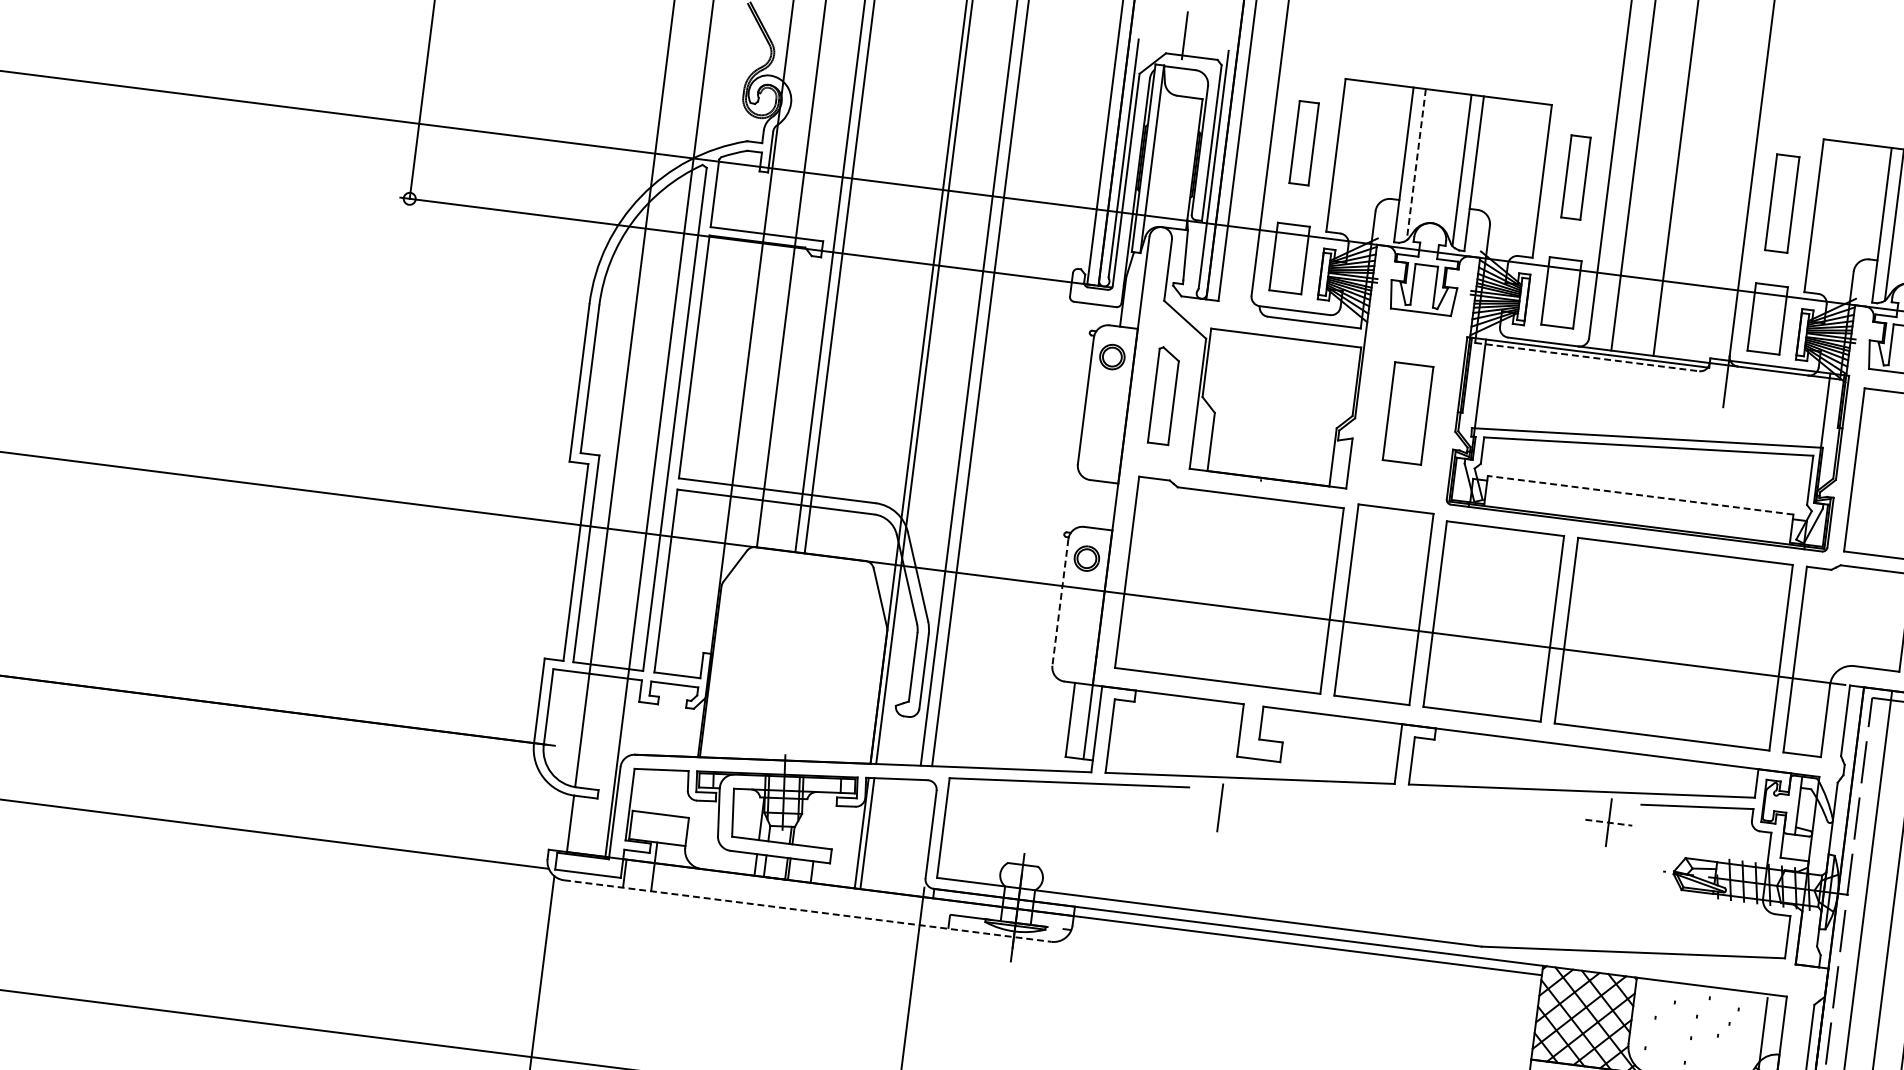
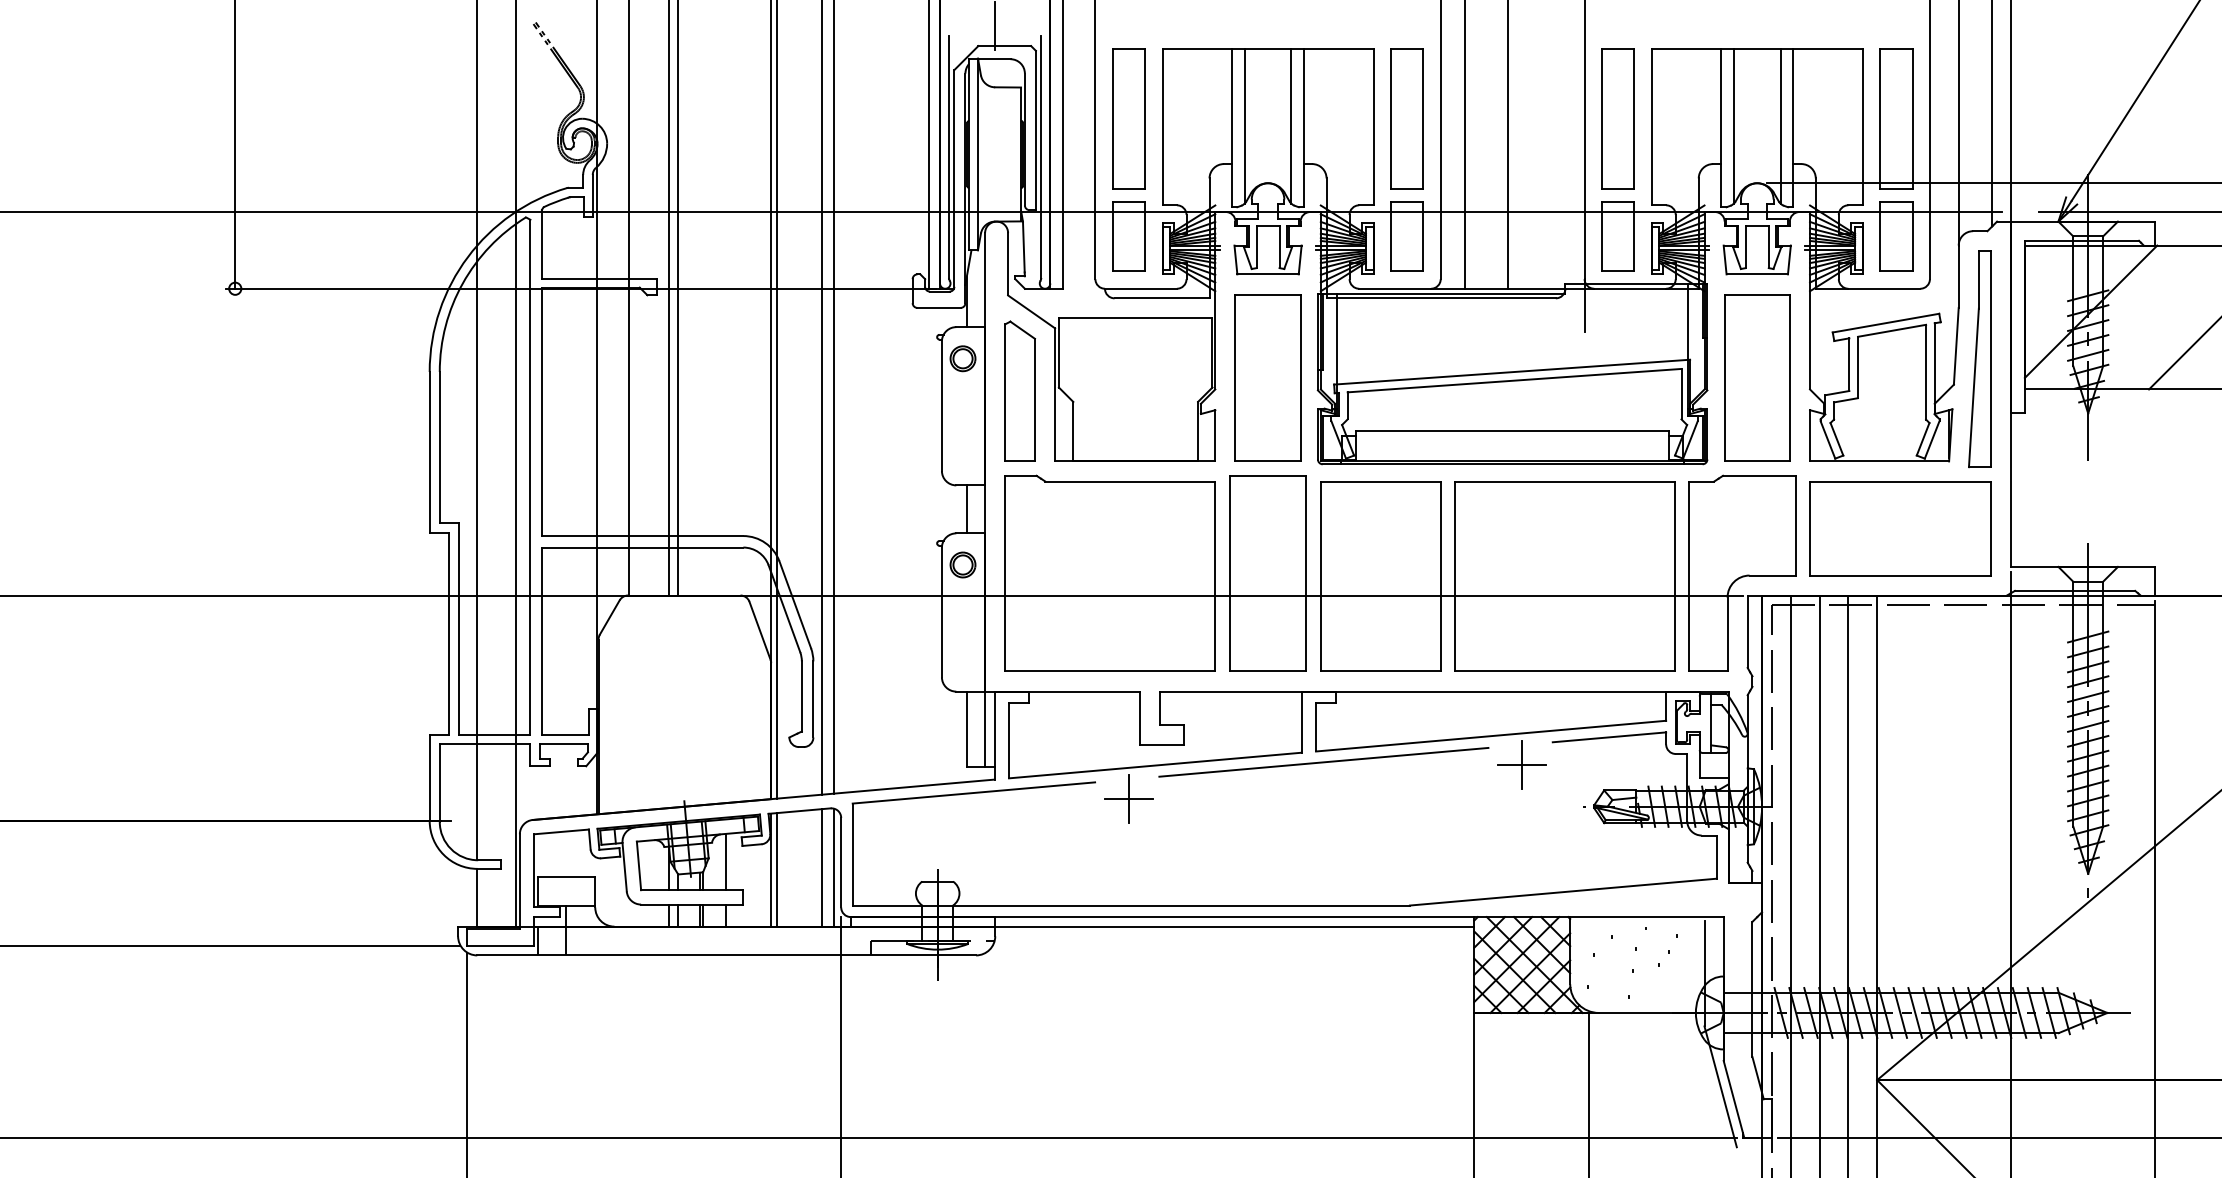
part: (1303, 142) -> (1128, 118), size x1.67
line: (1416, 164) -> (1244, 126), dashed -> solid
part: (1575, 177) -> (1406, 118), size x1.67
part: (1781, 203) -> (1617, 118), size x1.43
line: (1587, 357) -> (1441, 298), dashed -> solid
part: (1163, 395) -> (1019, 390), size x1.43
part: (1407, 412) -> (1267, 377), size x1.67
line: (1640, 495) -> (1512, 430), dashed -> solid
line: (1097, 504) -> (966, 509), added
line: (1060, 602) -> (941, 612), dashed -> solid
line: (1414, 795) -> (1323, 761), added
line: (1219, 808) -> (1128, 799), added
line: (819, 819) -> (726, 861), added
line: (1609, 822) -> (1522, 764), dashed -> solid
line: (912, 836) -> (822, 867), added
line: (922, 838) -> (833, 867), added
line: (808, 911) -> (727, 955), dashed -> solid

